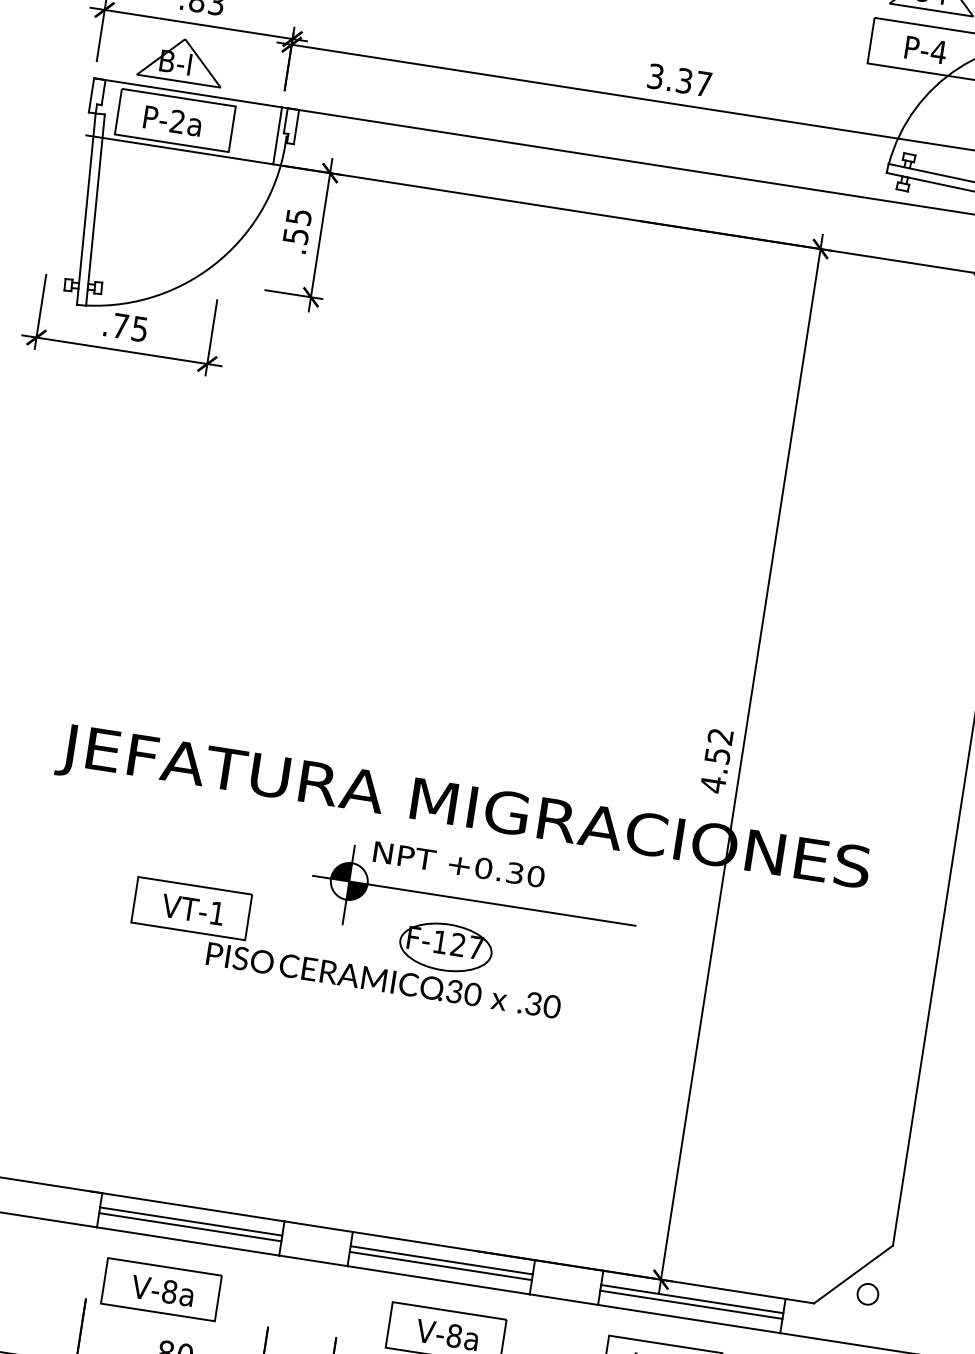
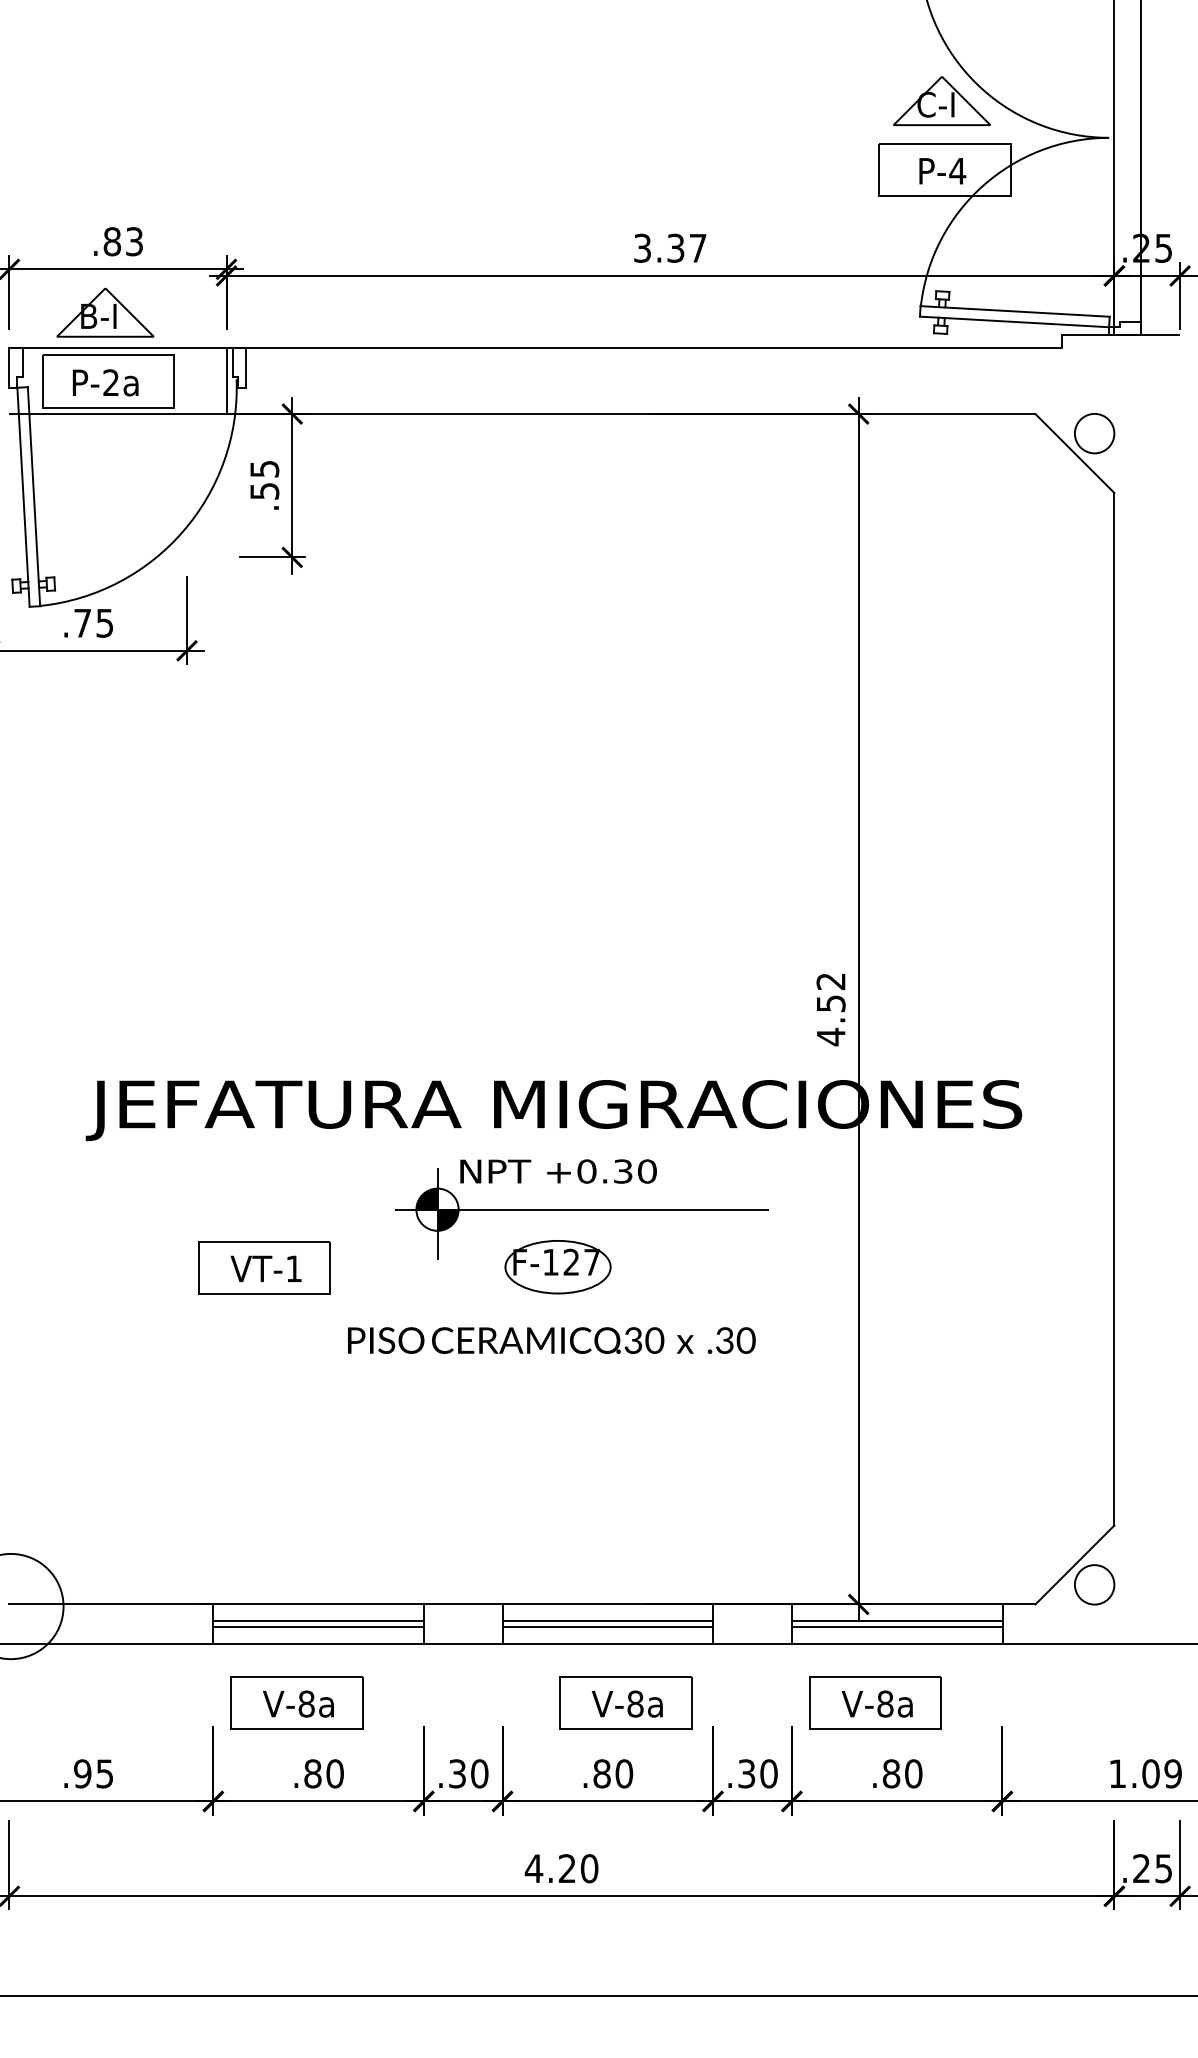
text: (383, 980) -> (551, 1340), moved
circle: (867, 1294) -> (1094, 1584), size x1.67

